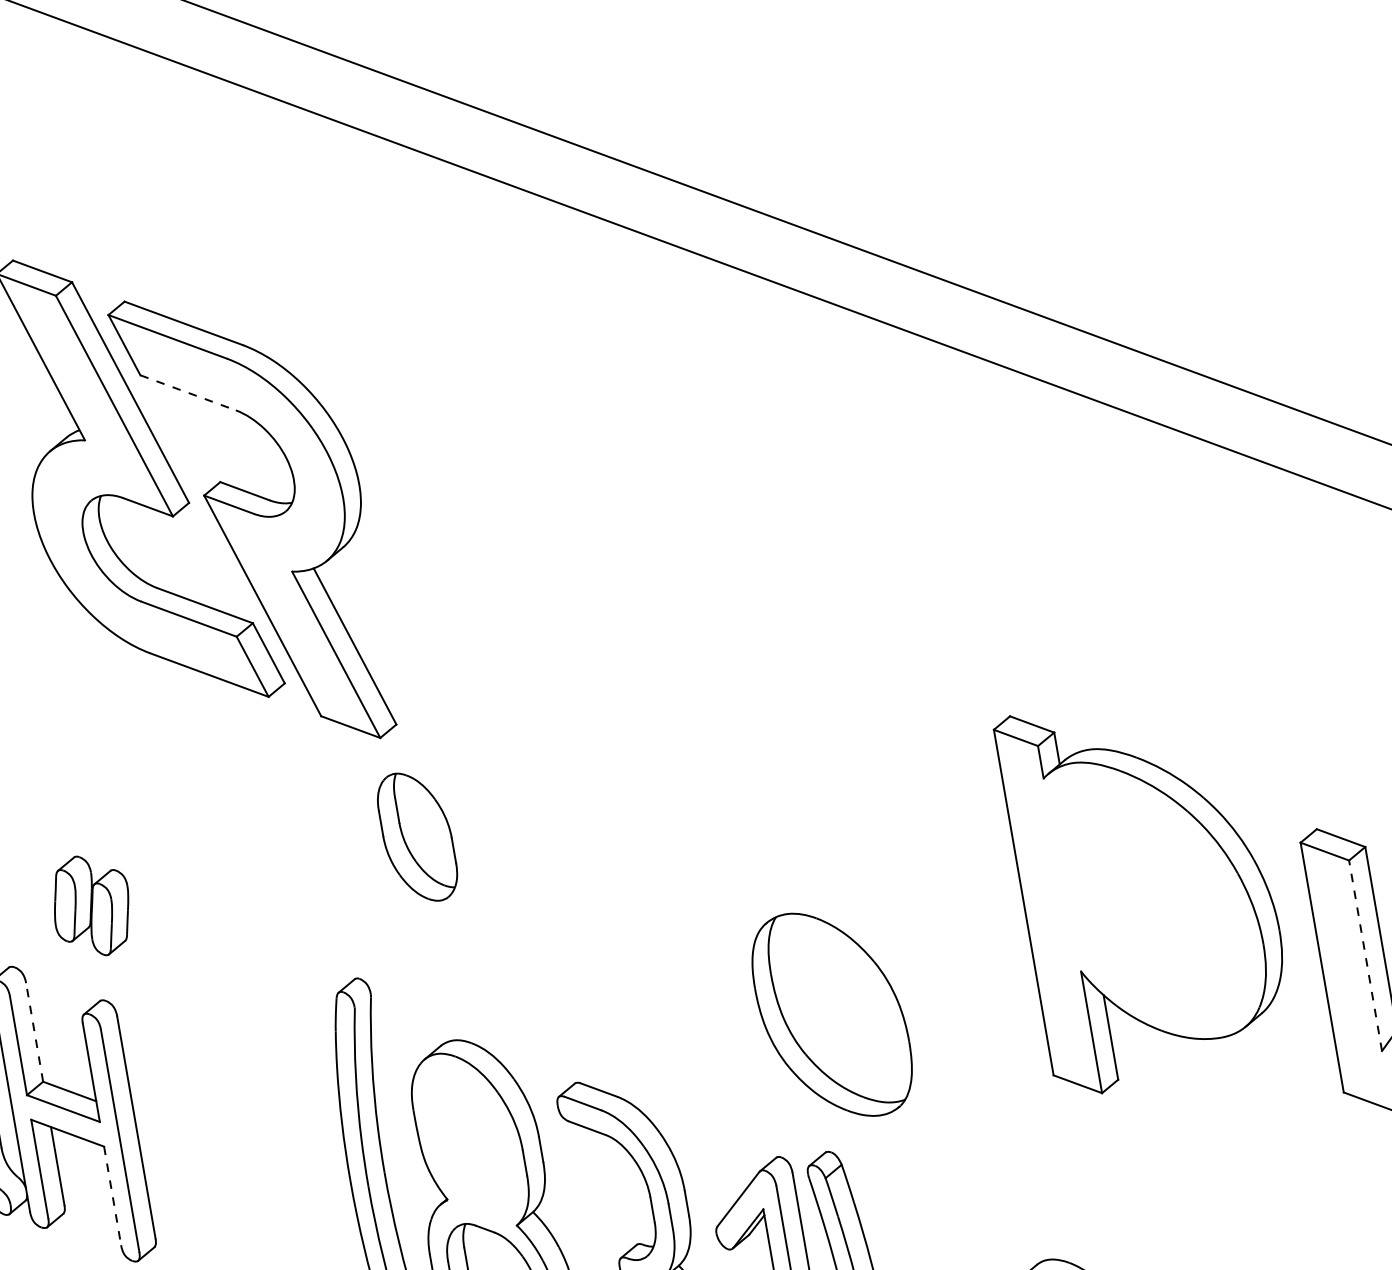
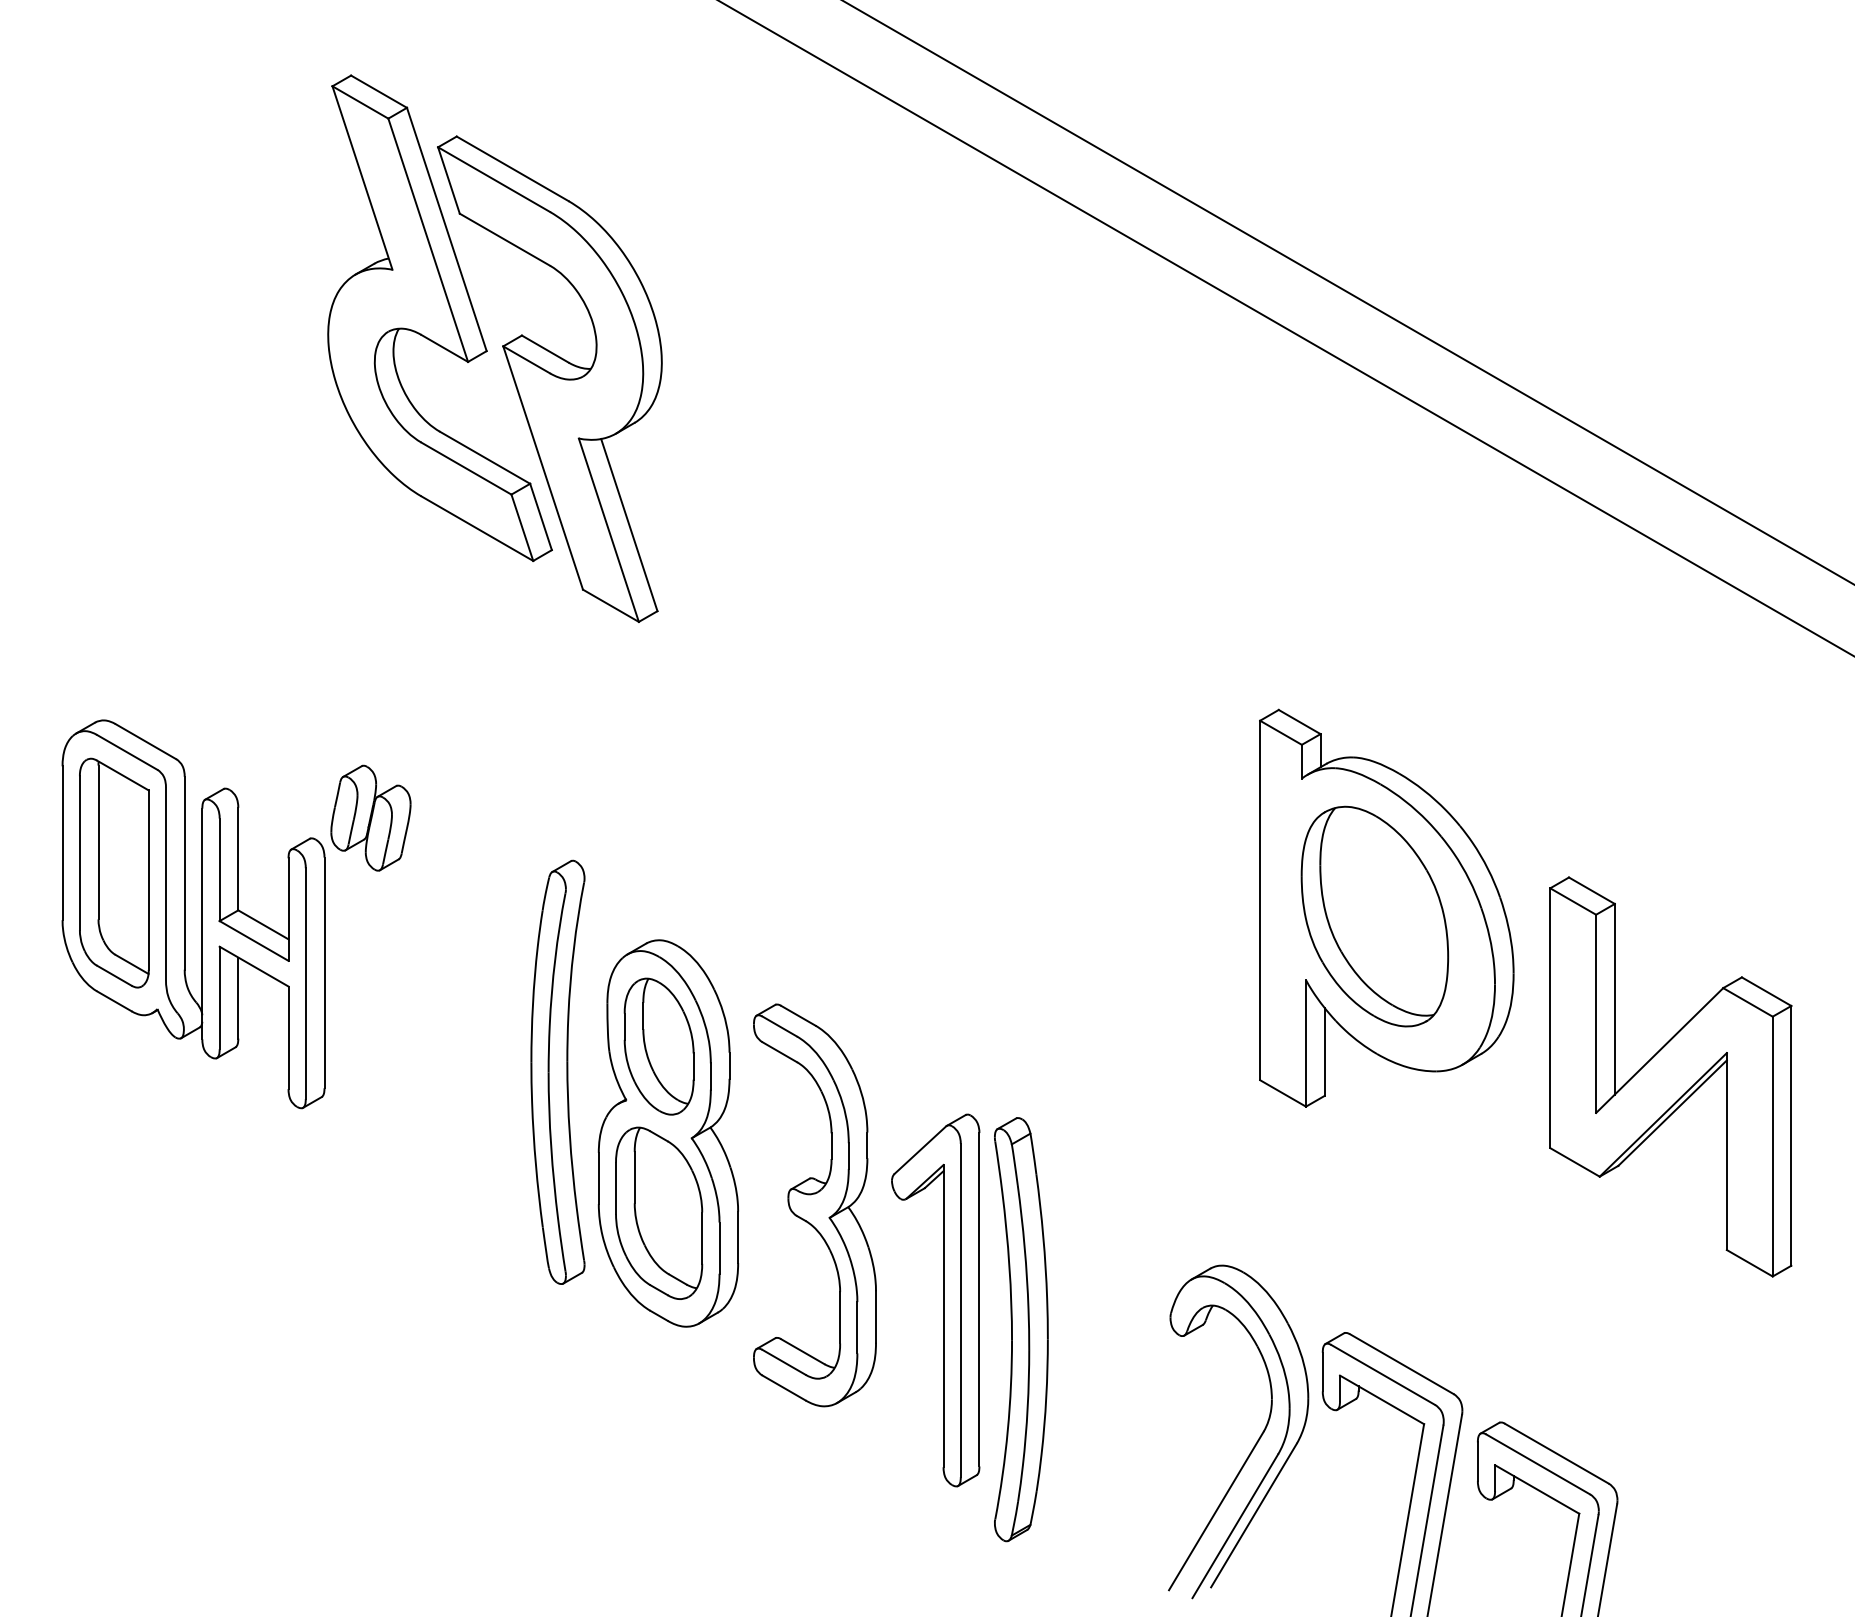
line: (188, 392) -> (505, 239), dashed -> solid
part: (416, 837) -> (658, 1046), moved
part: (91, 905) -> (370, 817), moved
line: (1365, 955) -> (1596, 1013), dashed -> solid
part: (831, 1014) -> (1374, 916), moved
line: (34, 1031) -> (238, 858), dashed -> solid
line: (112, 1196) -> (288, 1038), dashed -> solid

